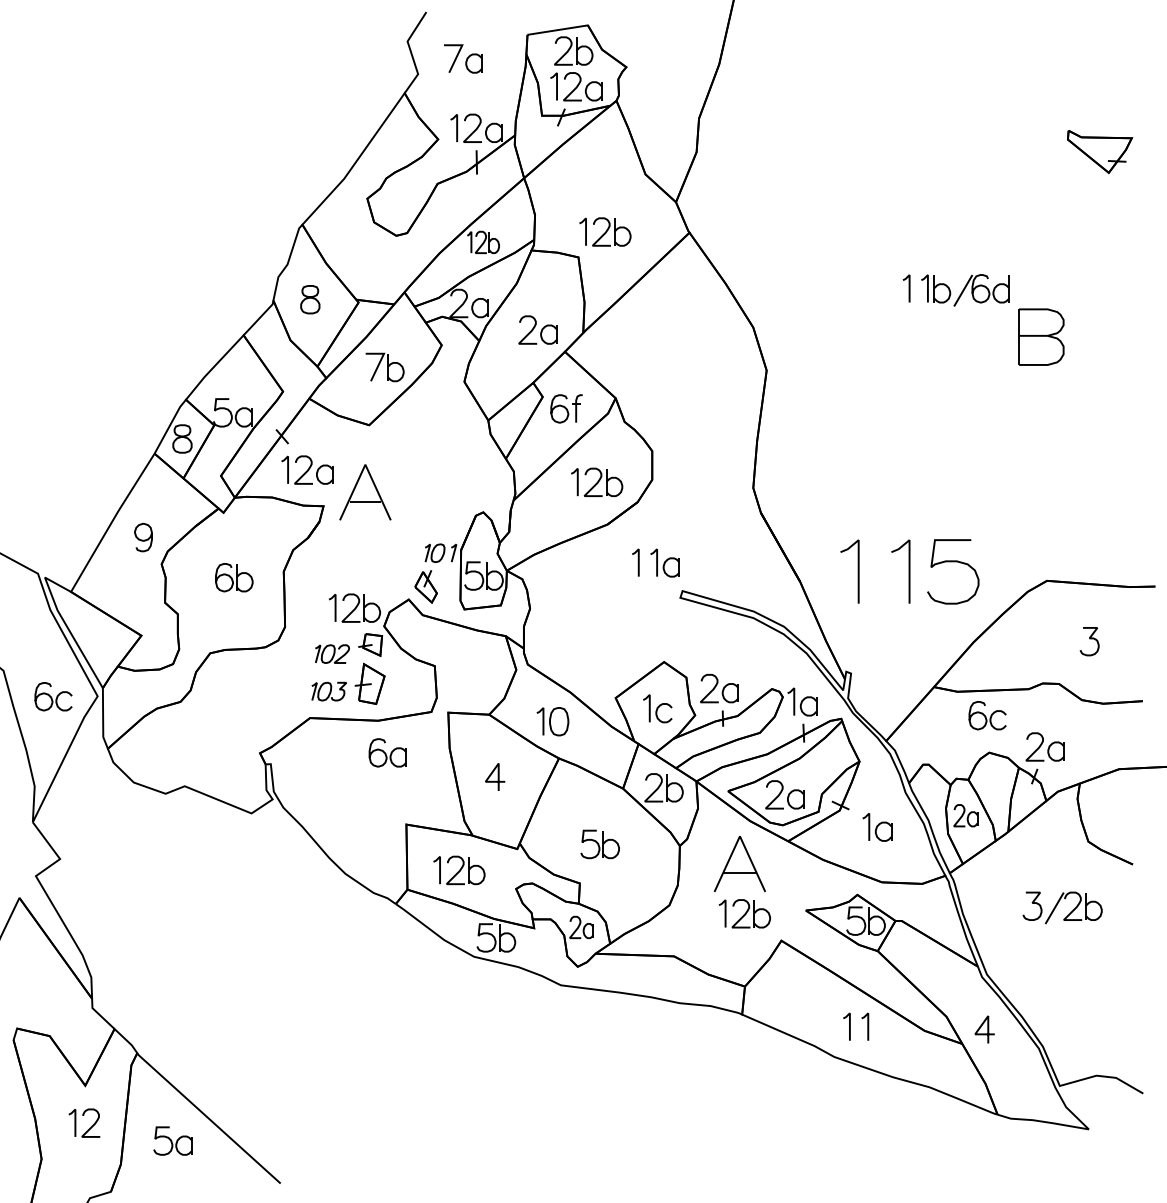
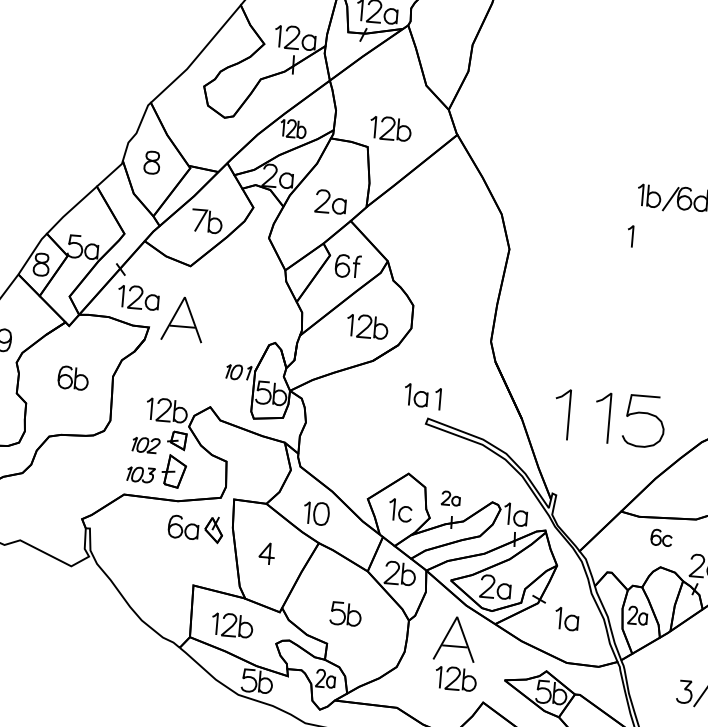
line: (908, 288) -> (631, 236), moved
line: (637, 562) -> (439, 399), moved
part: (425, 586) -> (213, 529), moved
part: (719, 688) -> (450, 498), size x0.6
part: (987, 715) -> (661, 537), size x0.7

